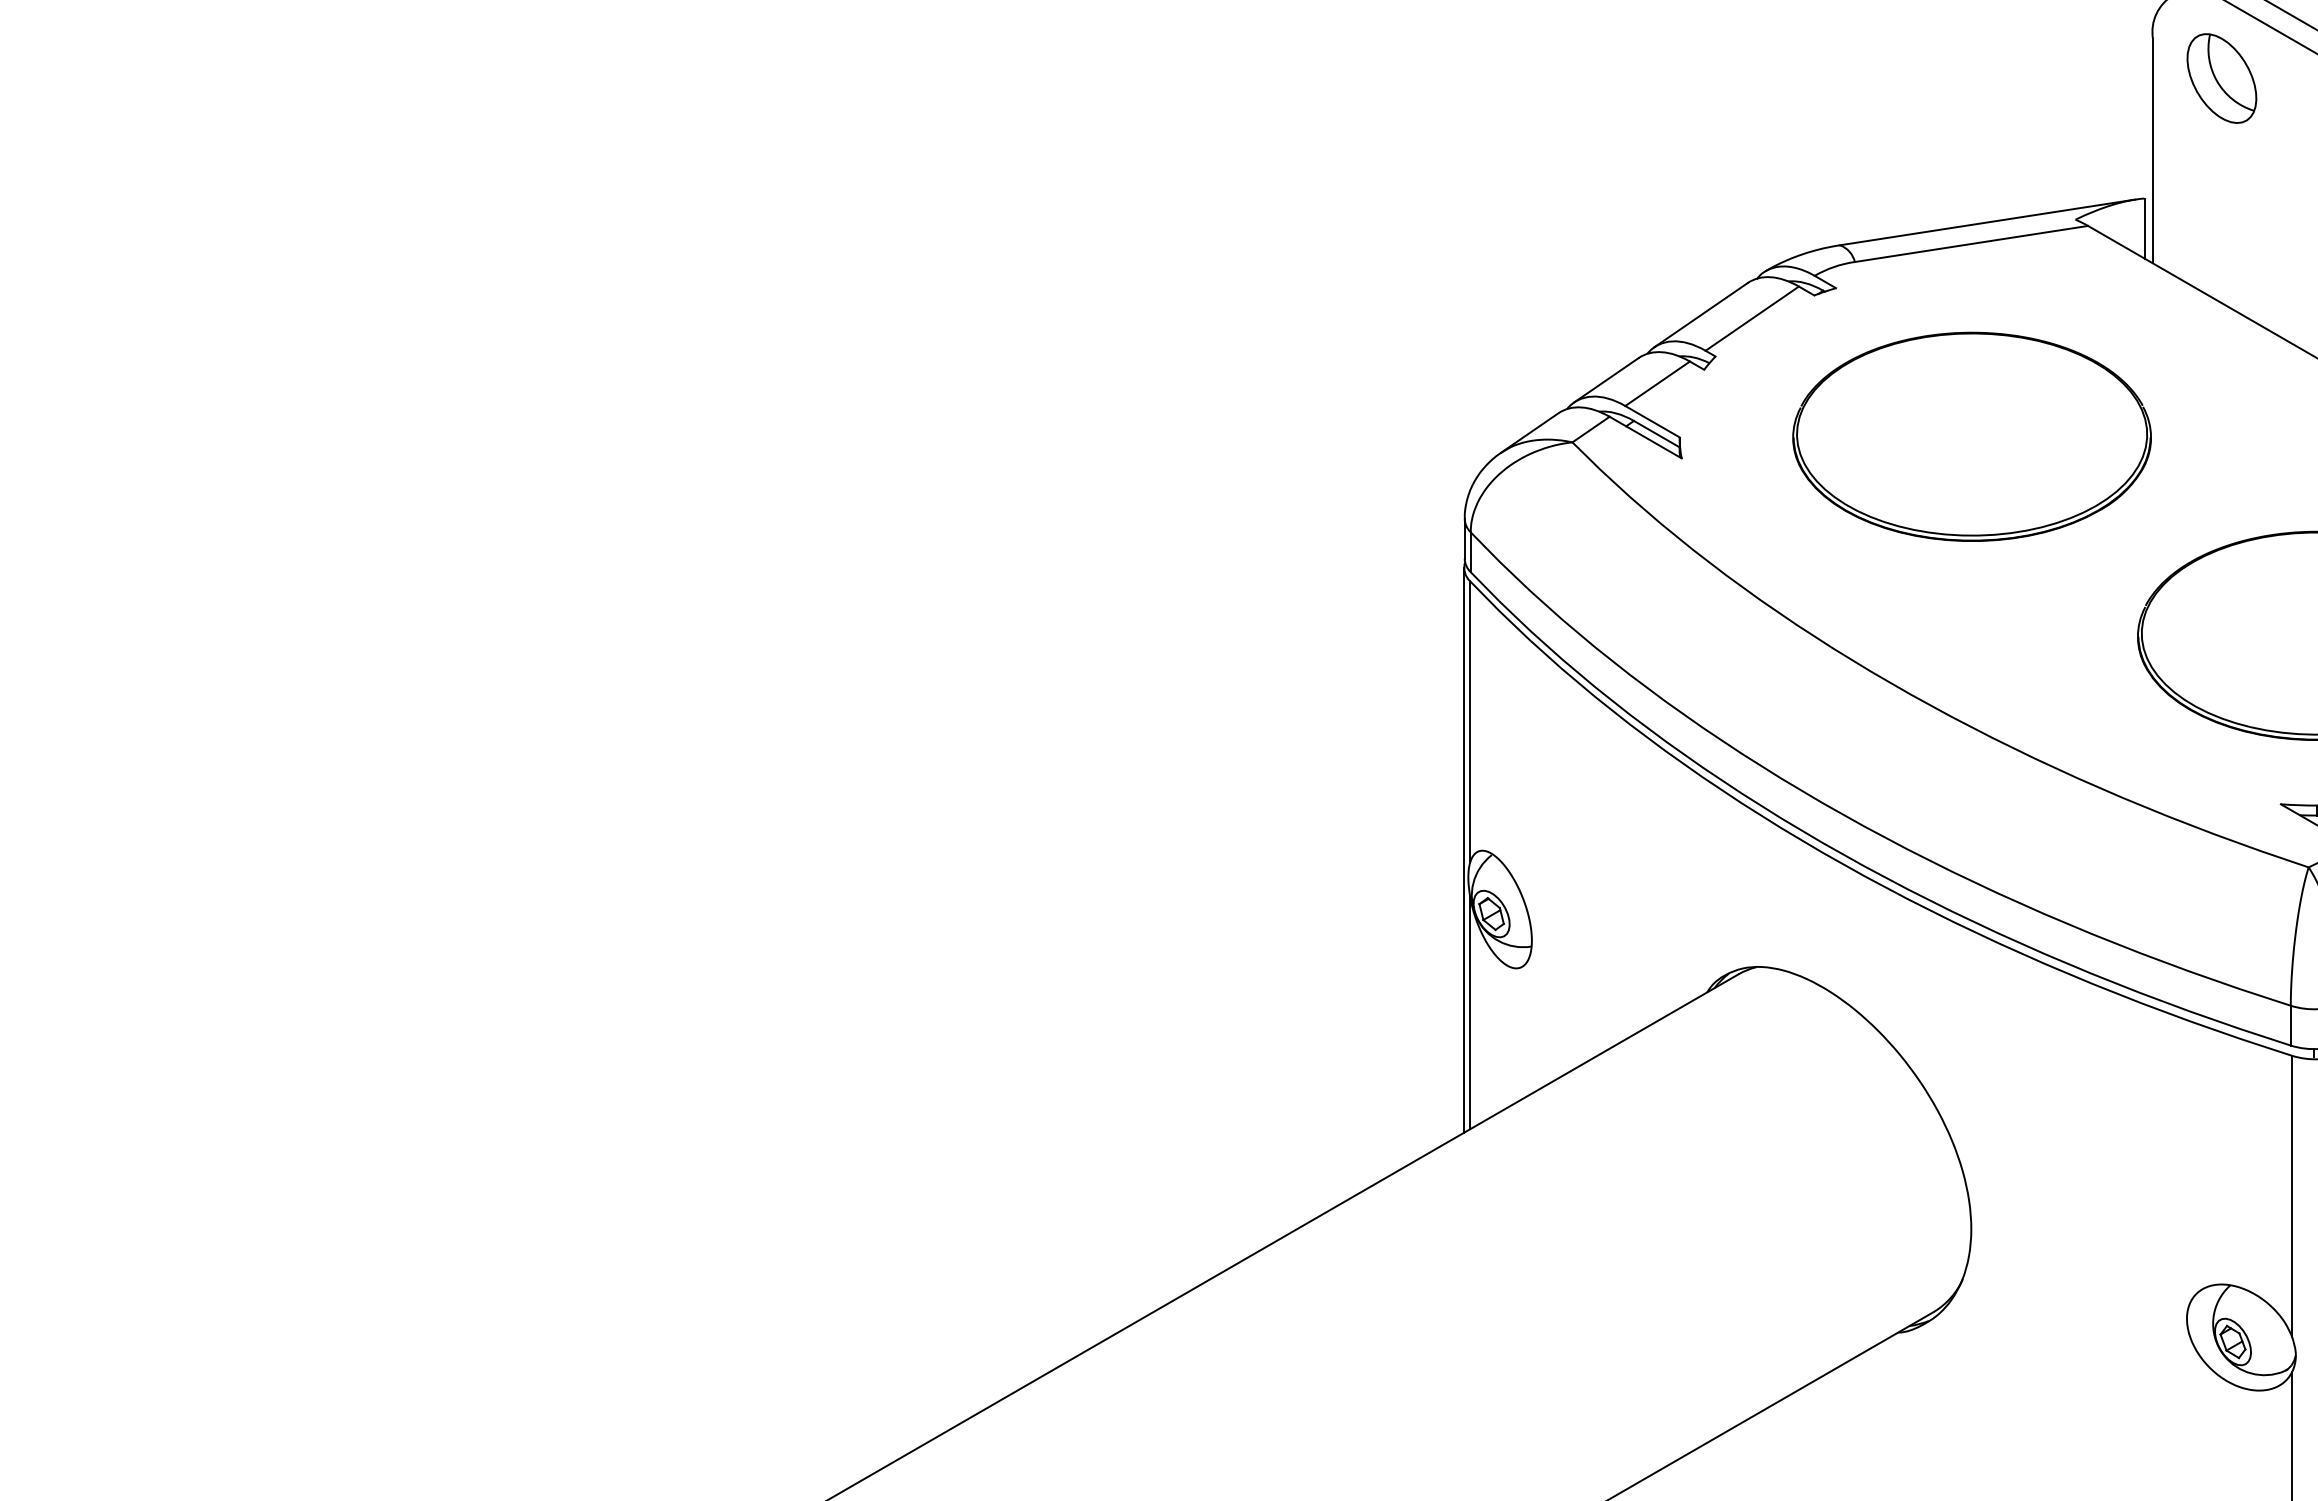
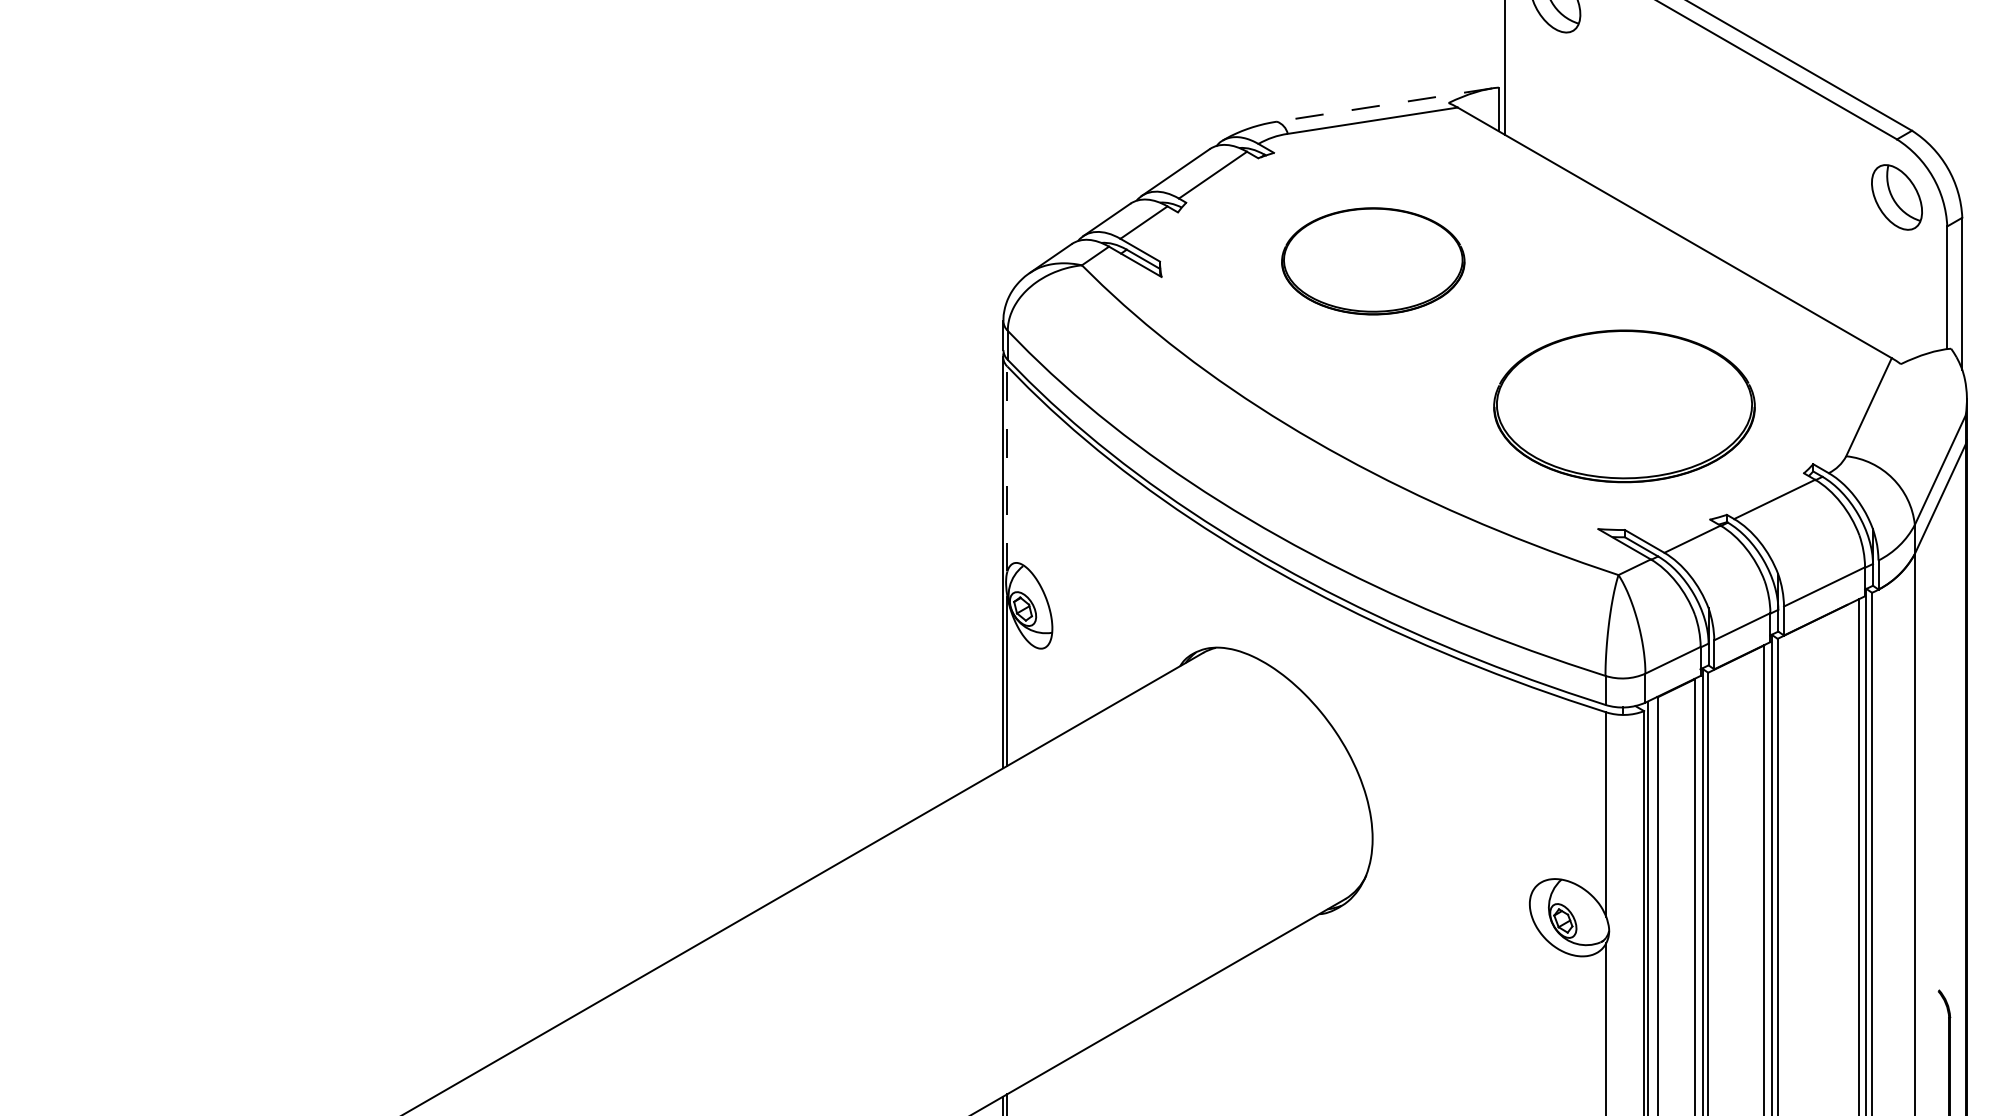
line: (1987, 223) -> (1384, 105), solid -> dashed
part: (1972, 437) -> (1373, 261), size x0.7
line: (1470, 721) -> (1007, 468), solid -> dashed

